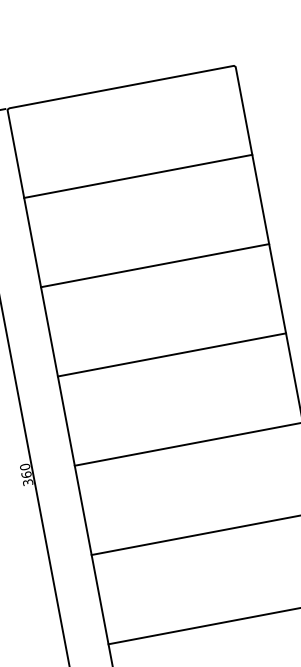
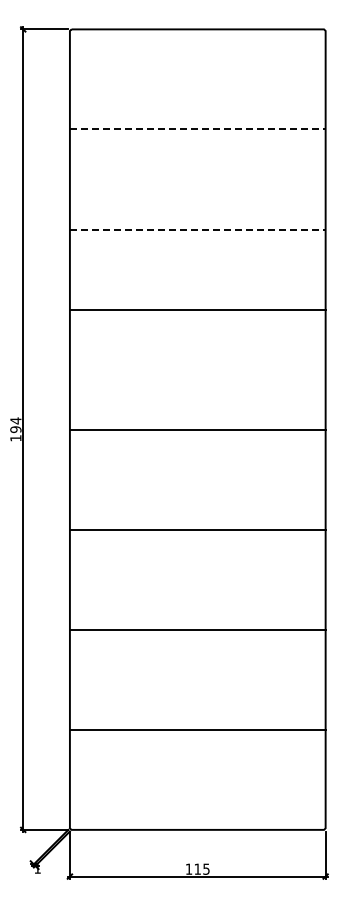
line: (138, 176) -> (197, 129), solid -> dashed
line: (154, 265) -> (197, 229), solid -> dashed
line: (171, 354) -> (197, 309), moved
text: (26, 474) -> (15, 429), 360 -> 194

